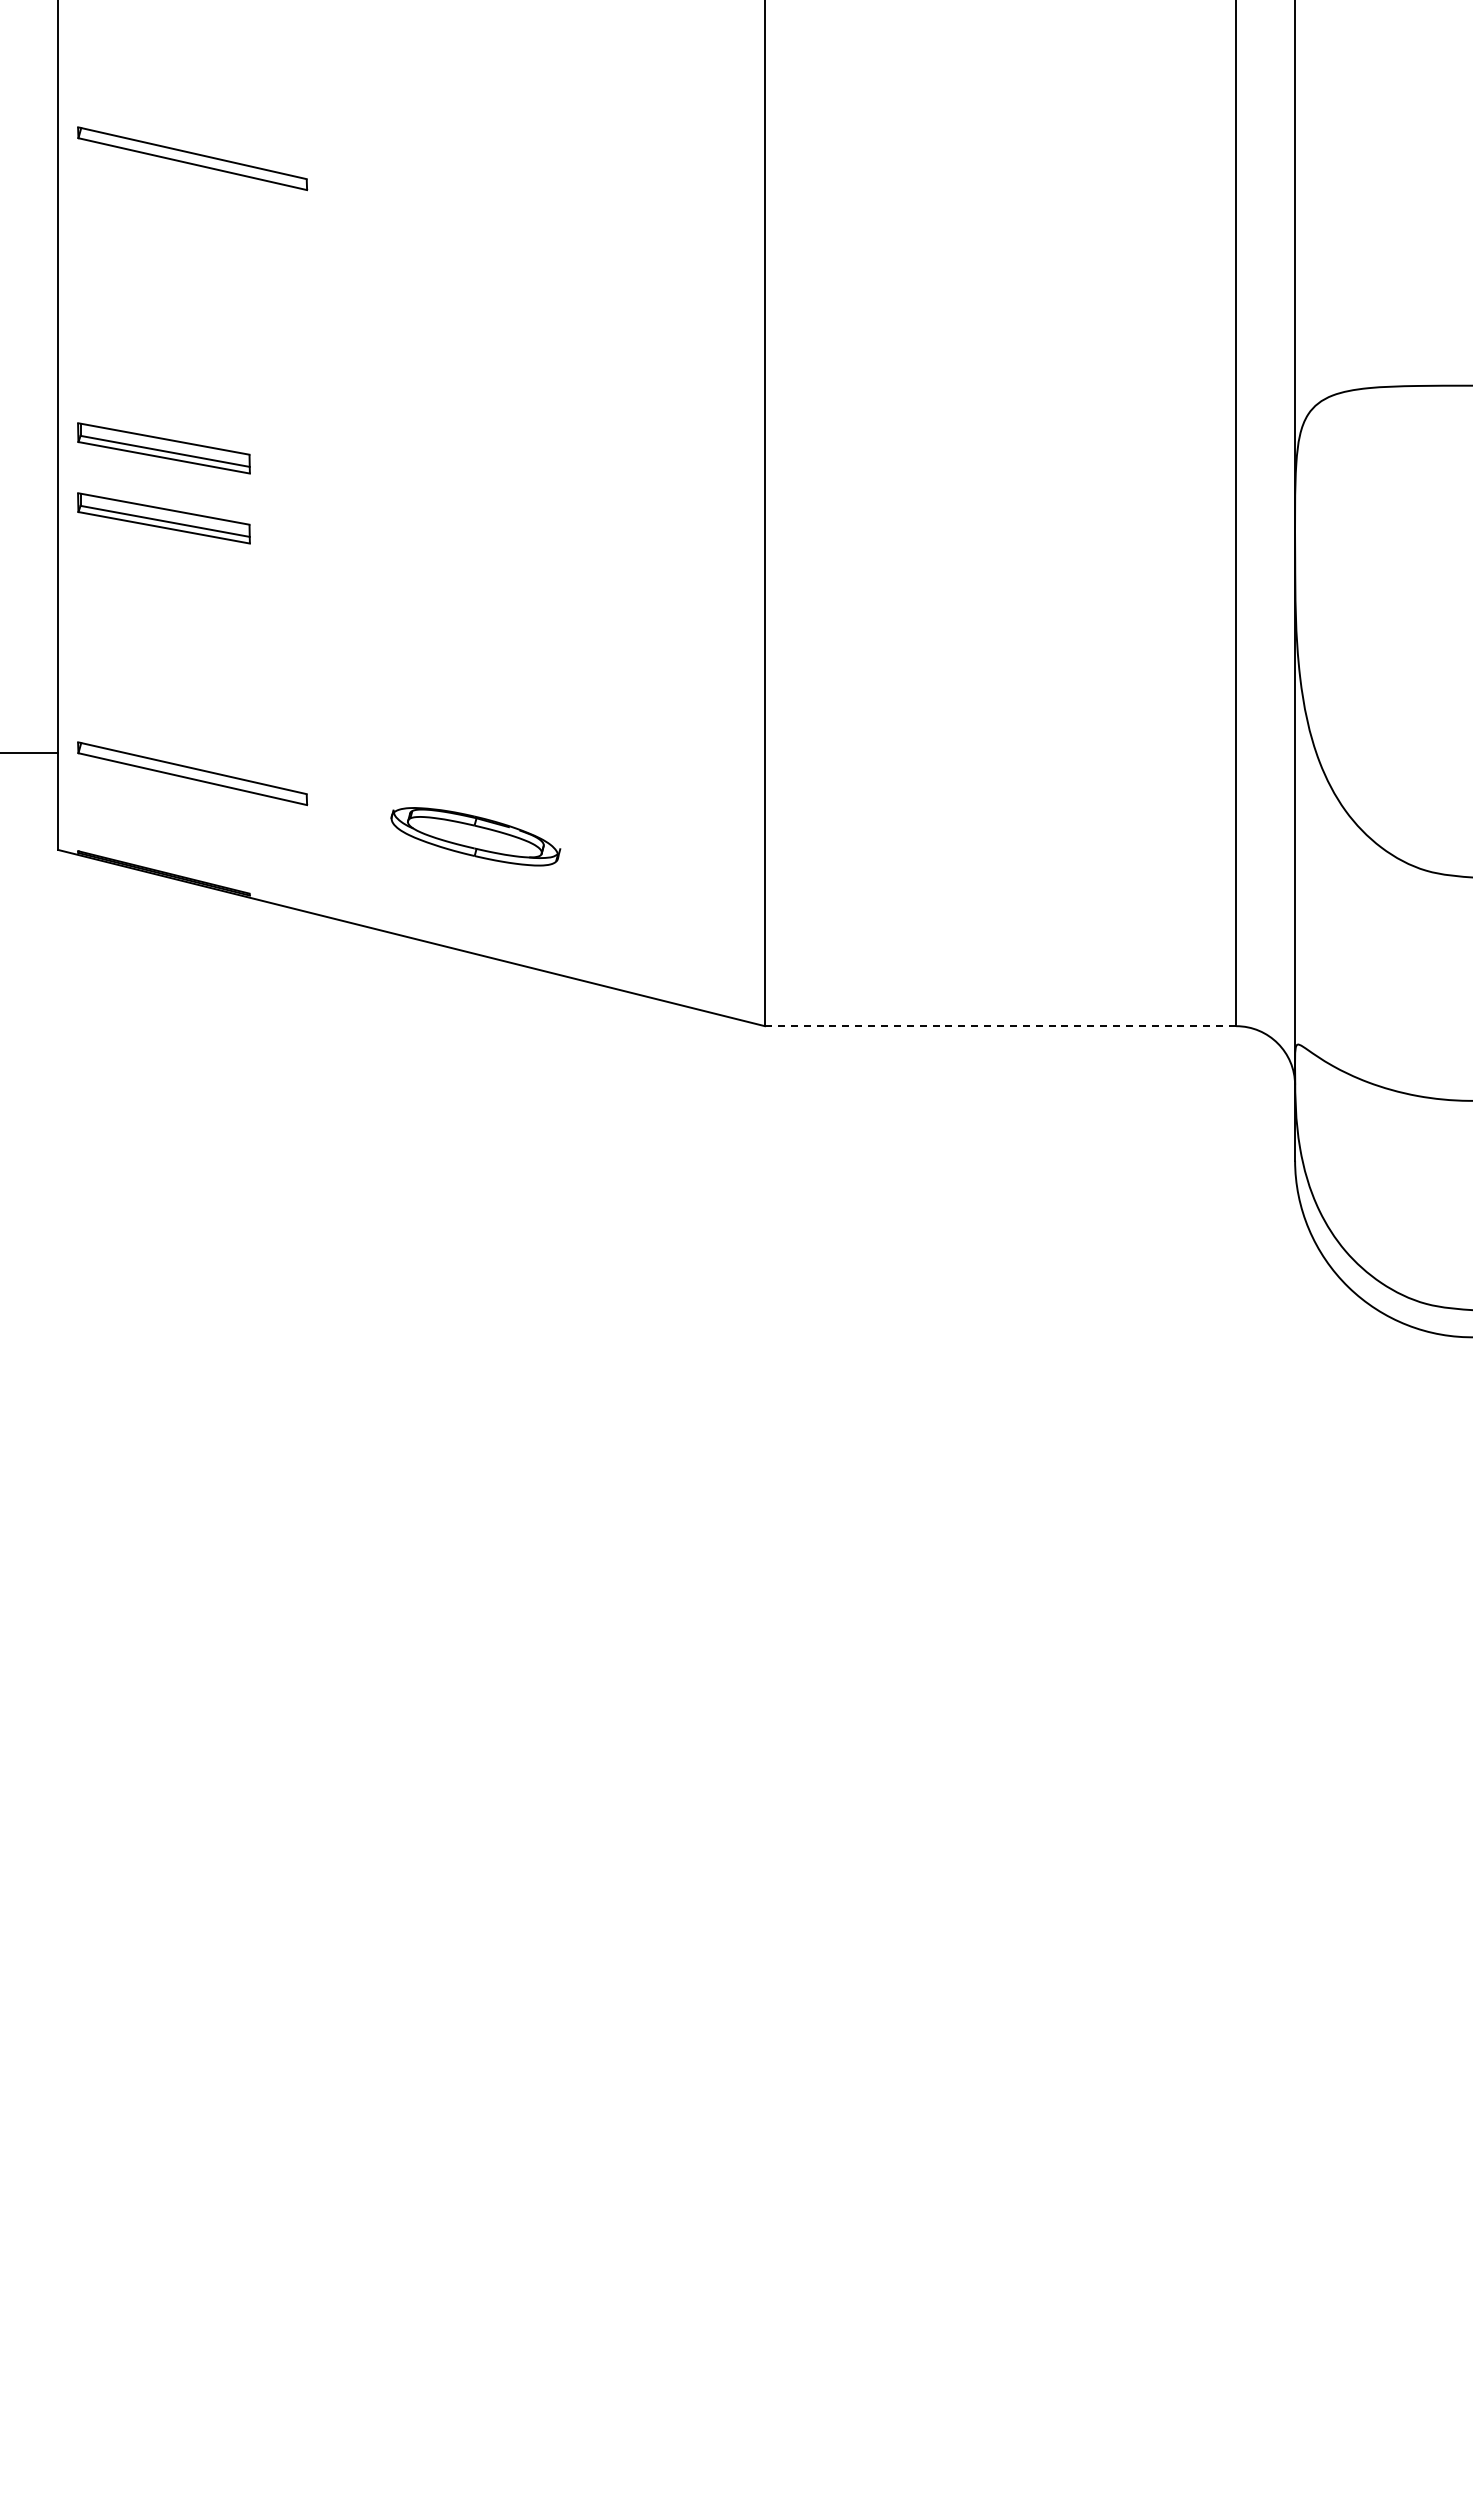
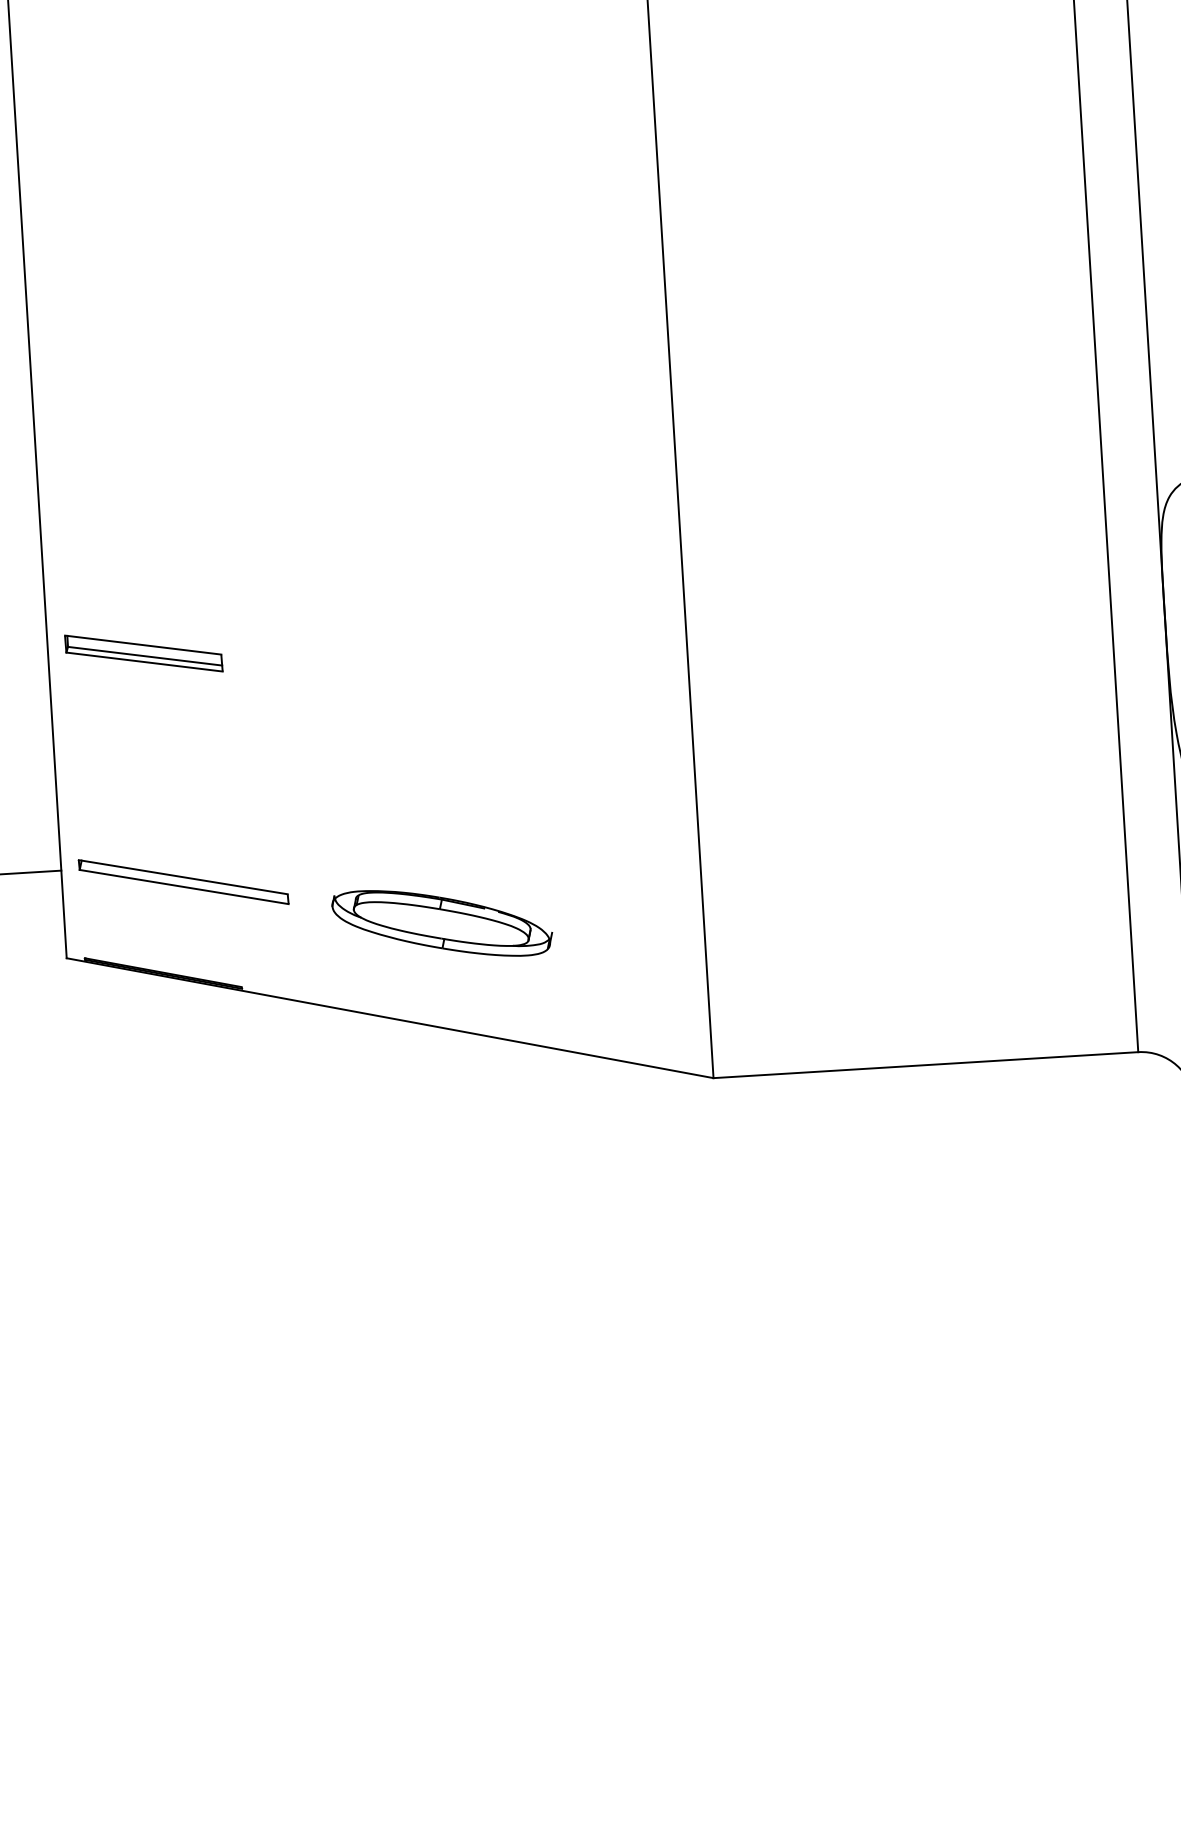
part: (192, 158) -> (149, 327), removed
part: (163, 448) -> (139, 590), removed
part: (475, 836) -> (442, 923), size x1.43
line: (1000, 1026) -> (925, 1065), dashed -> solid

